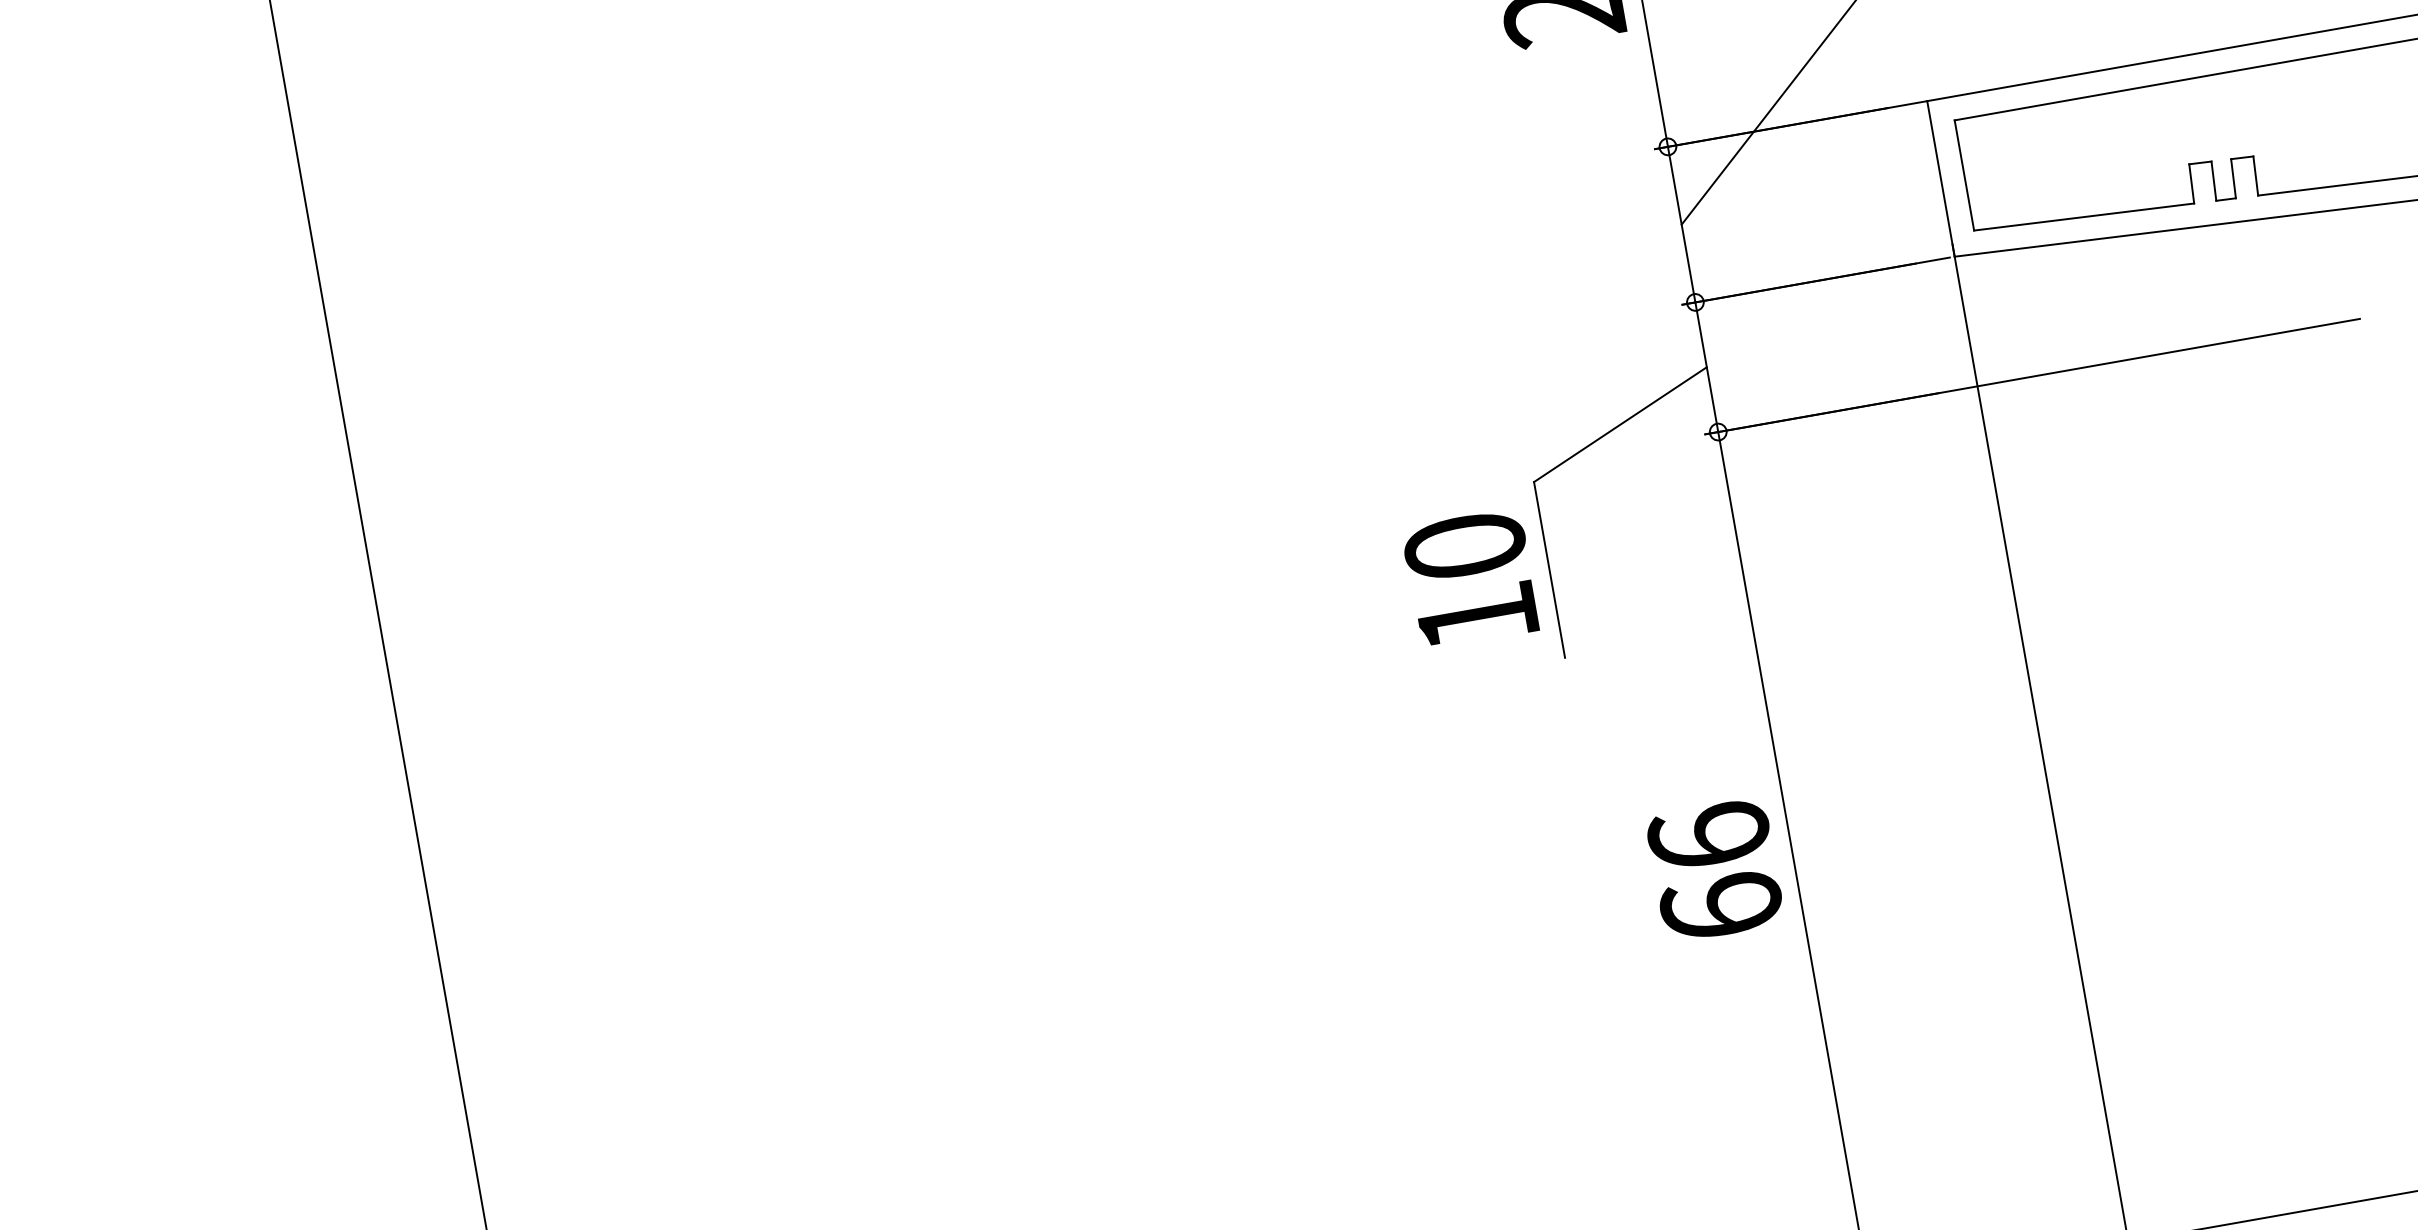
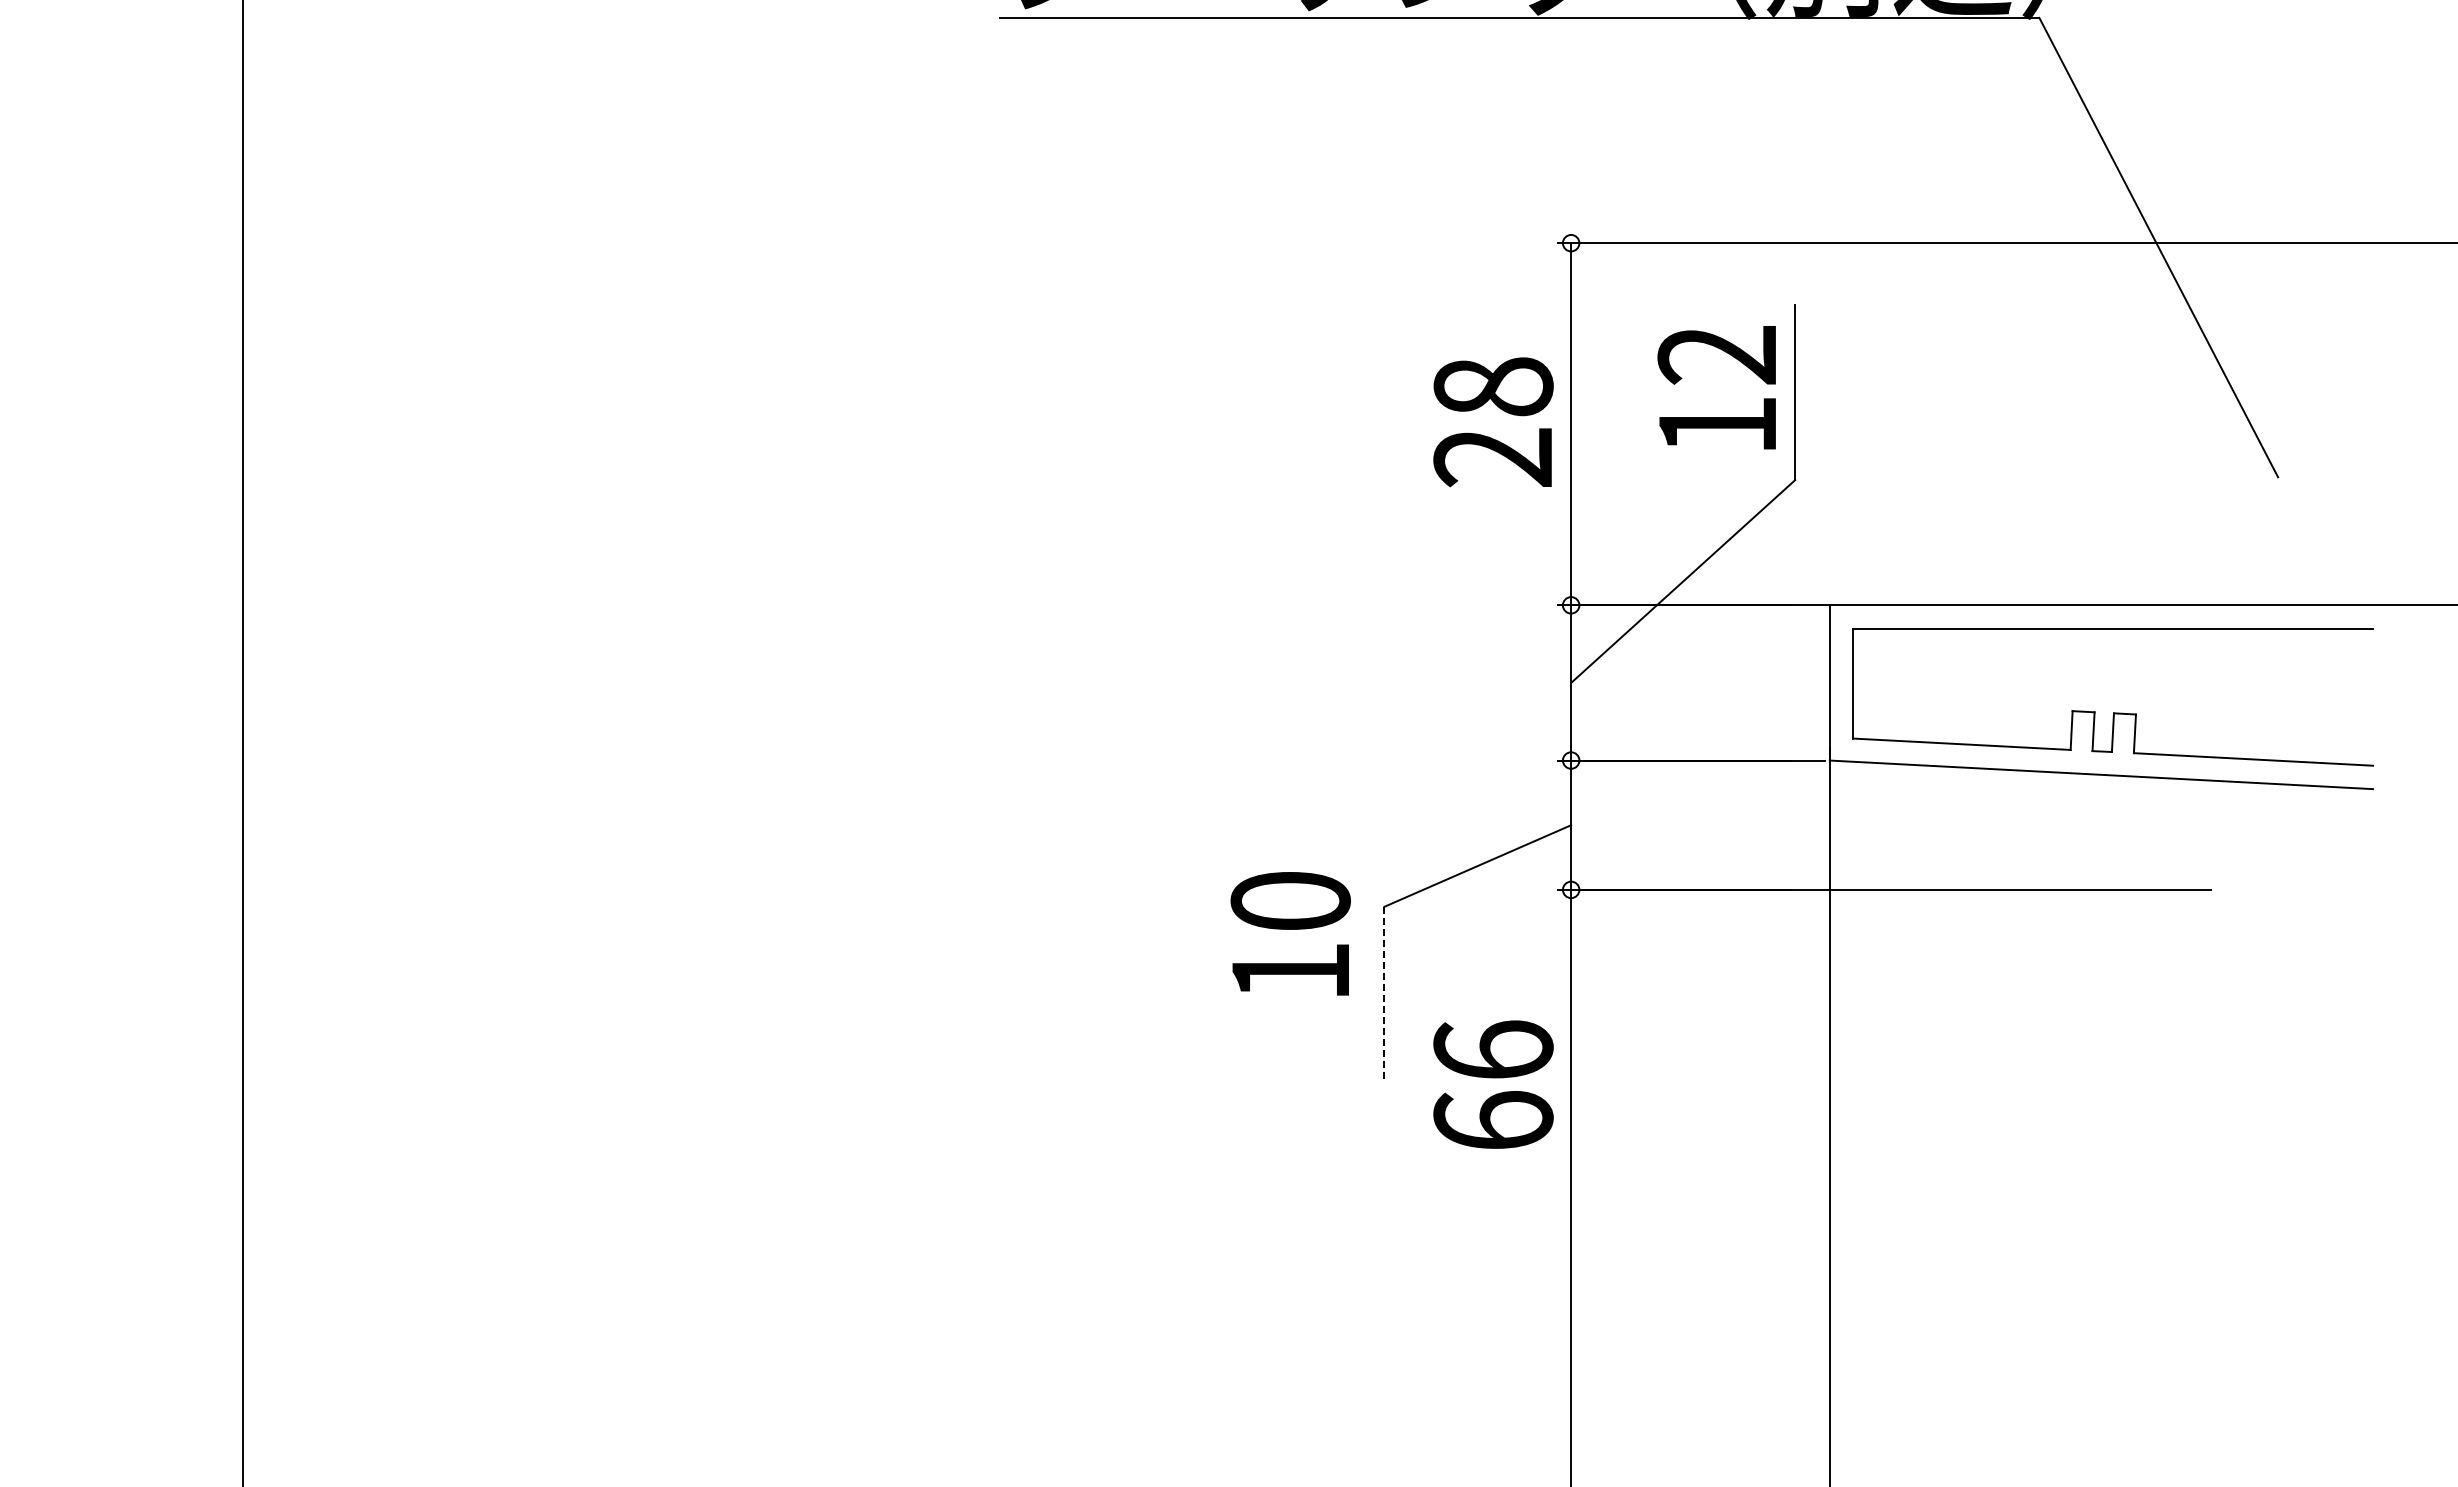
line: (1549, 569) -> (1384, 994), solid -> dashed
text: (1470, 578) -> (1290, 933), moved
text: (1715, 870) -> (1493, 1084), moved

